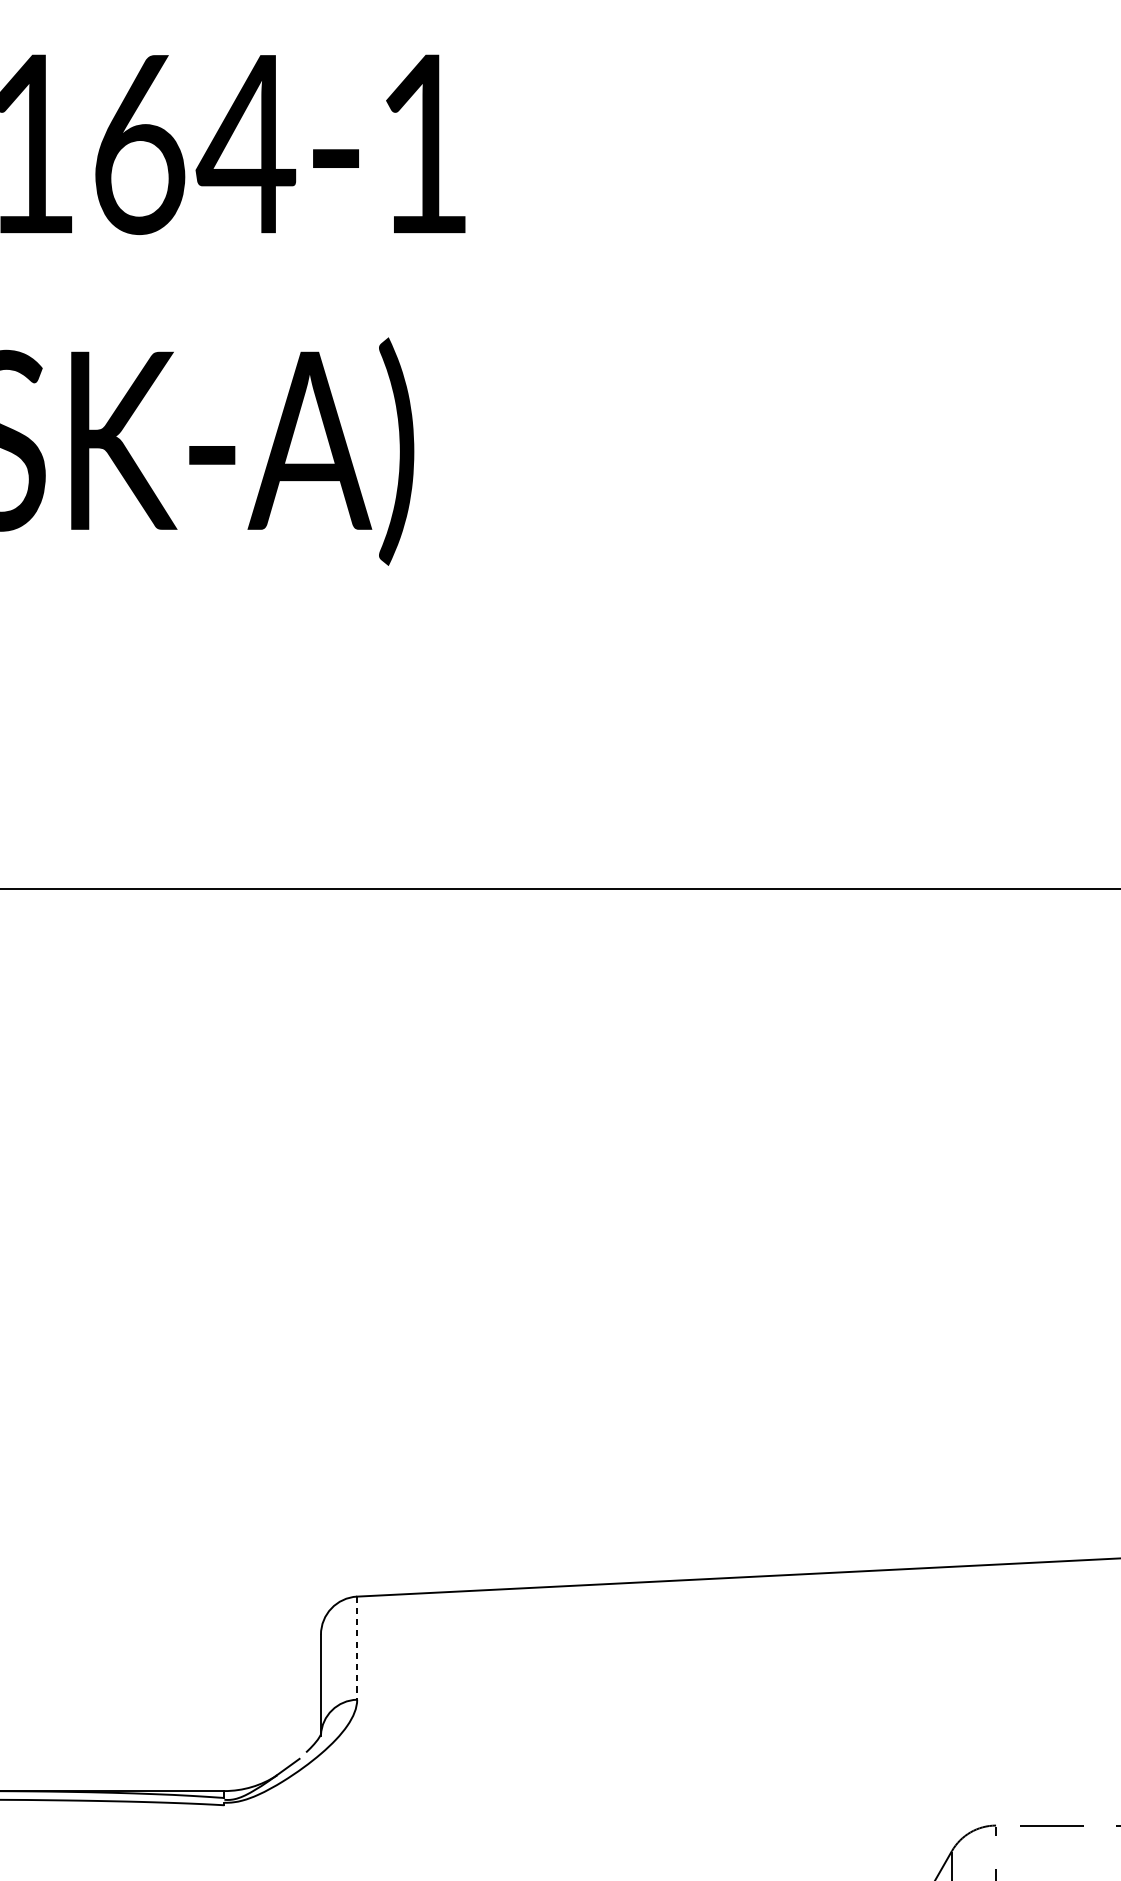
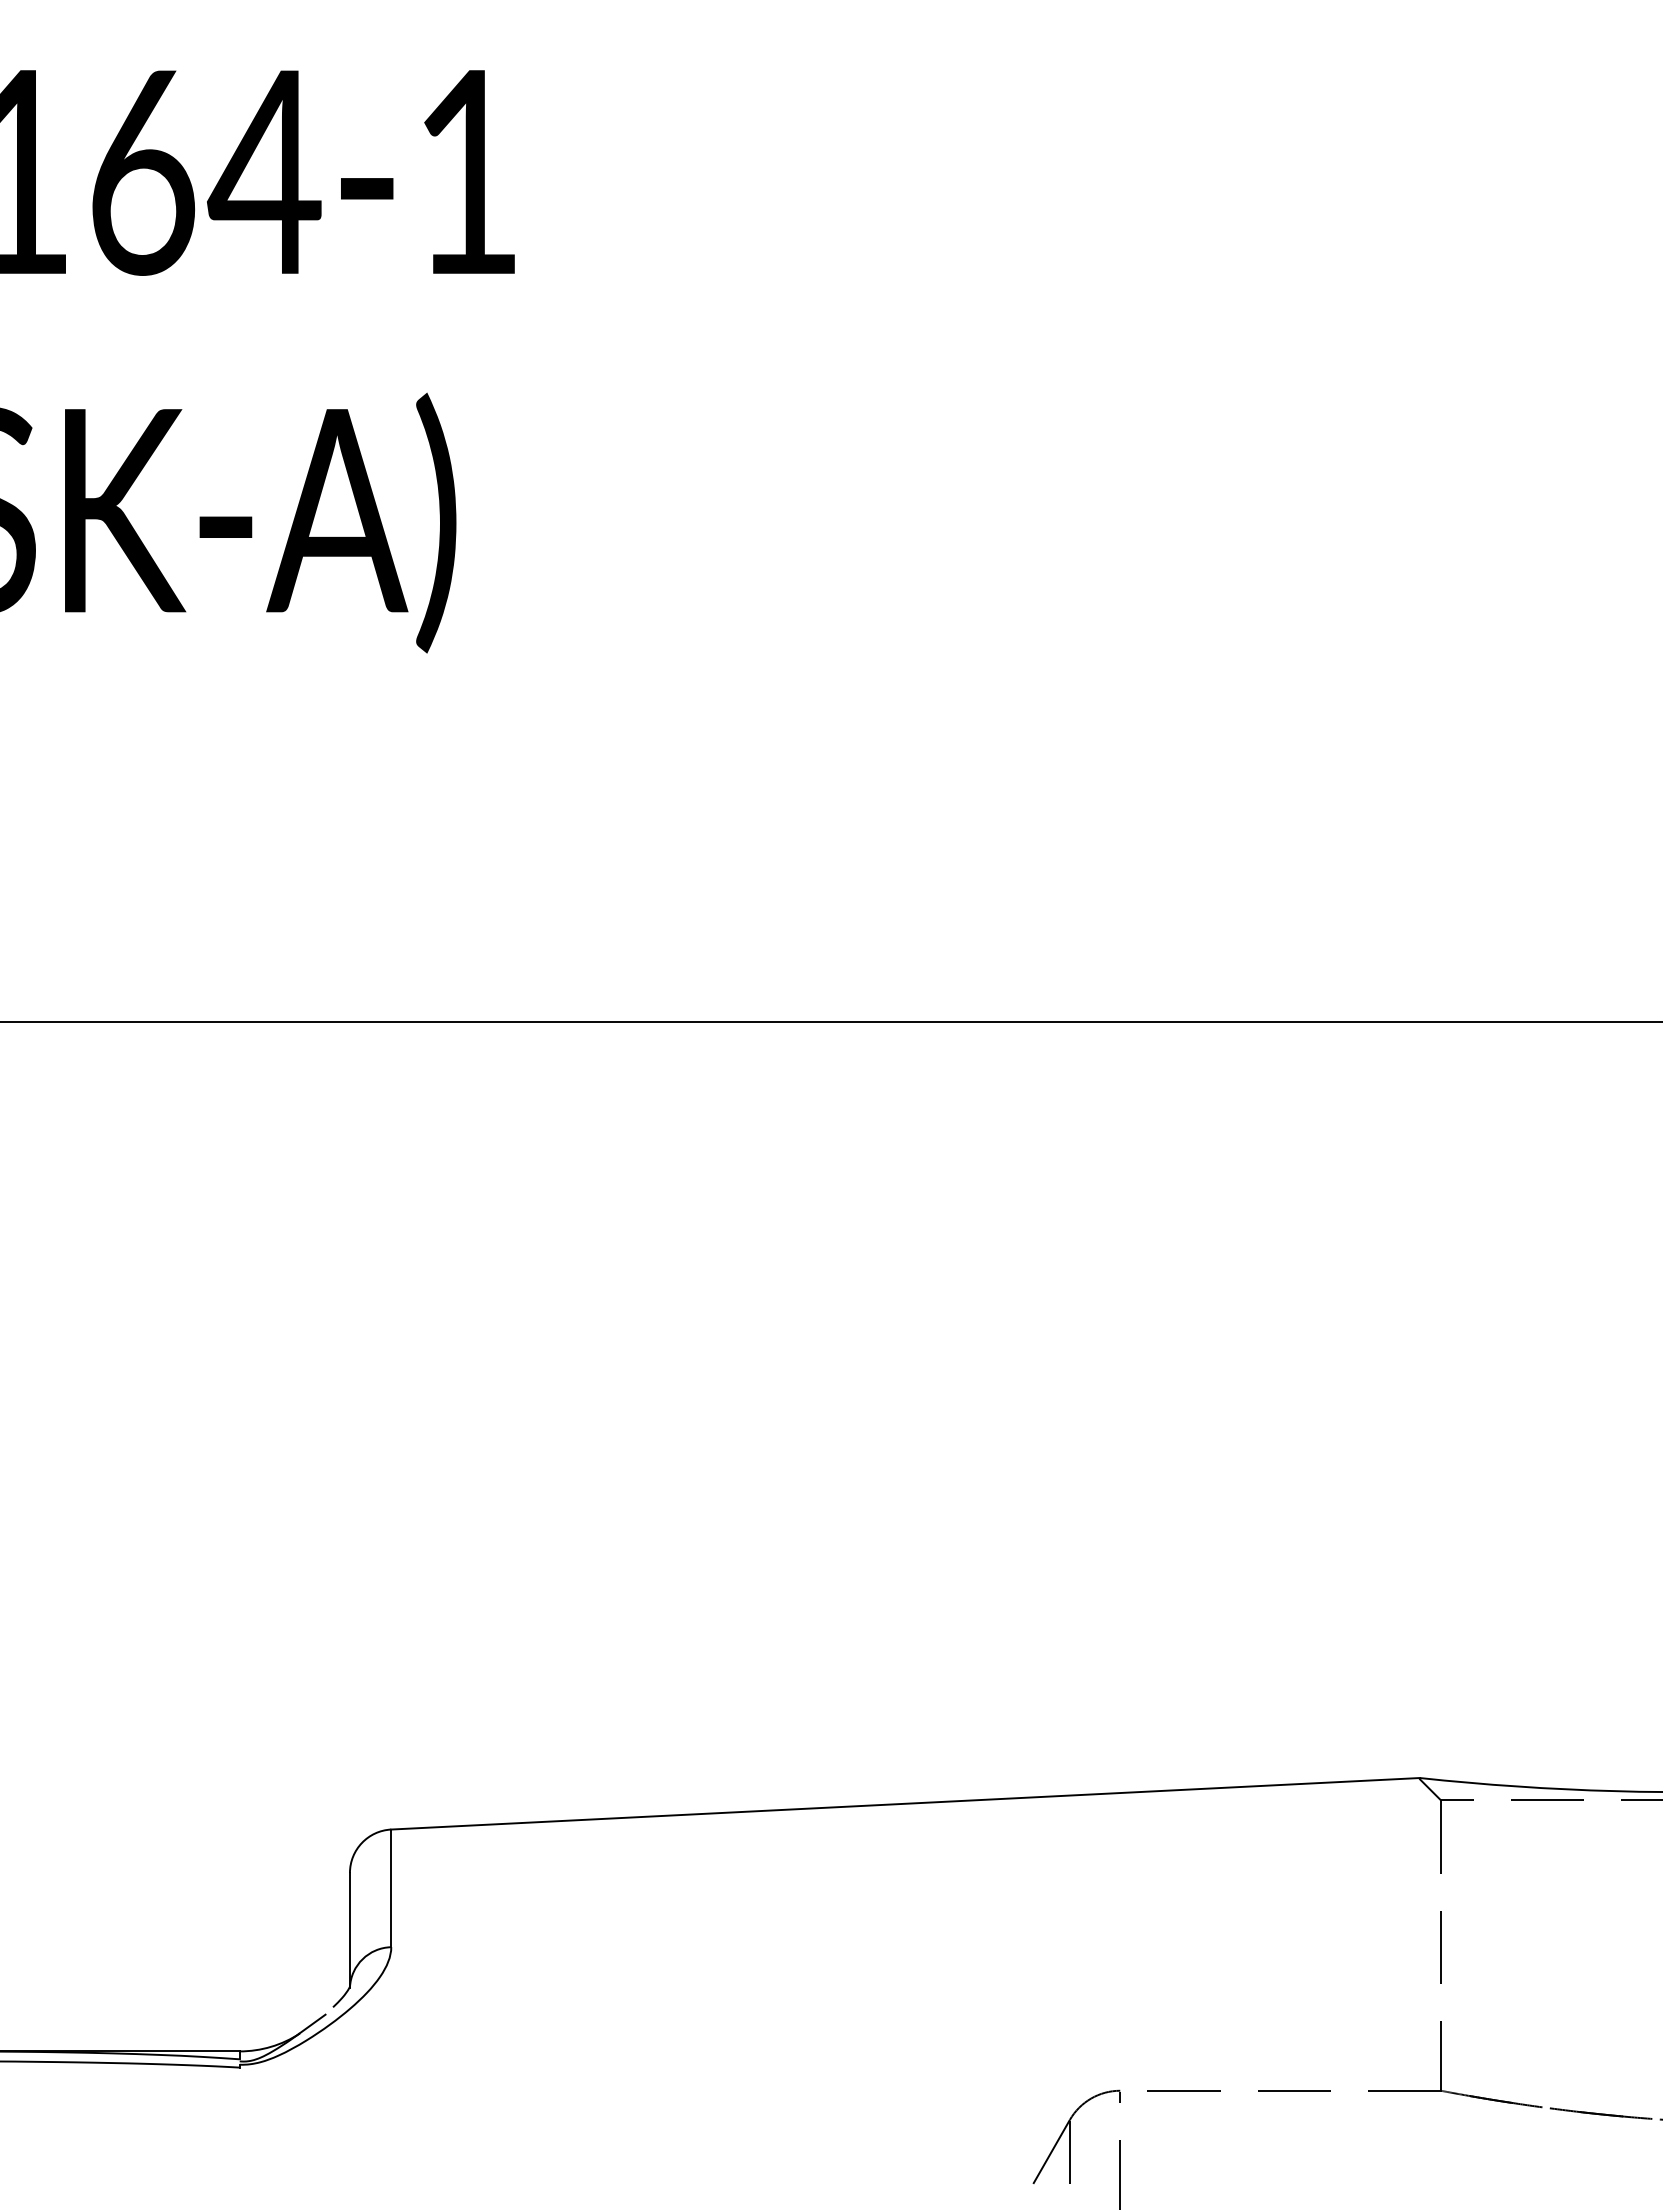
line: (357, 1648) -> (391, 1888), dashed -> solid

